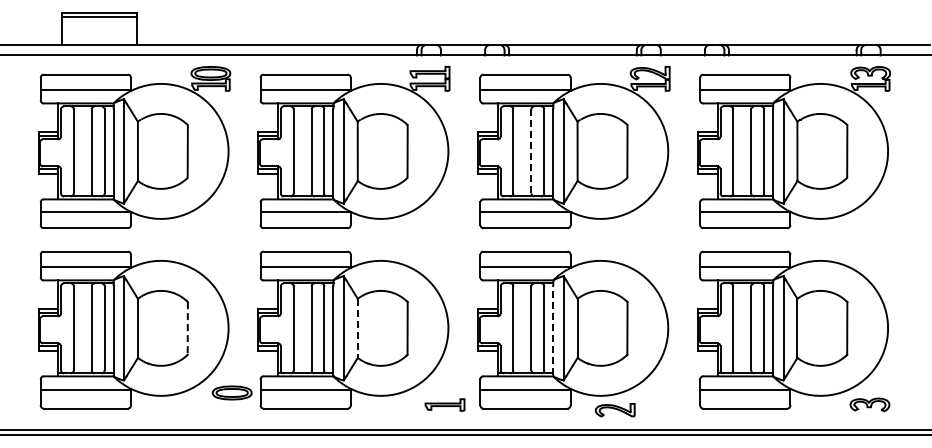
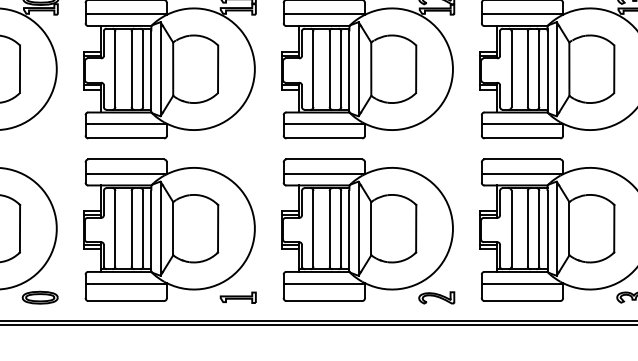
line: (531, 151) -> (329, 69), dashed -> solid
line: (187, 328) -> (19, 228), dashed -> solid
line: (357, 328) -> (172, 228), dashed -> solid
line: (553, 330) -> (349, 230), dashed -> solid
part: (231, 392) -> (39, 297), moved
part: (444, 404) -> (237, 297), moved
part: (614, 410) -> (436, 298), moved

